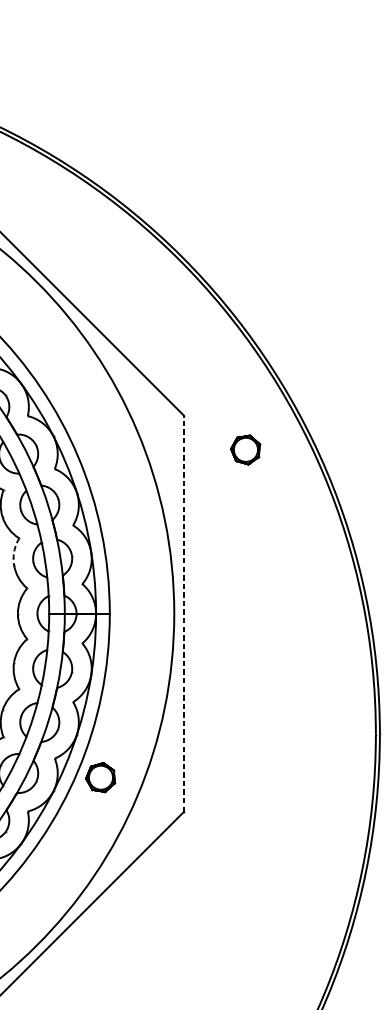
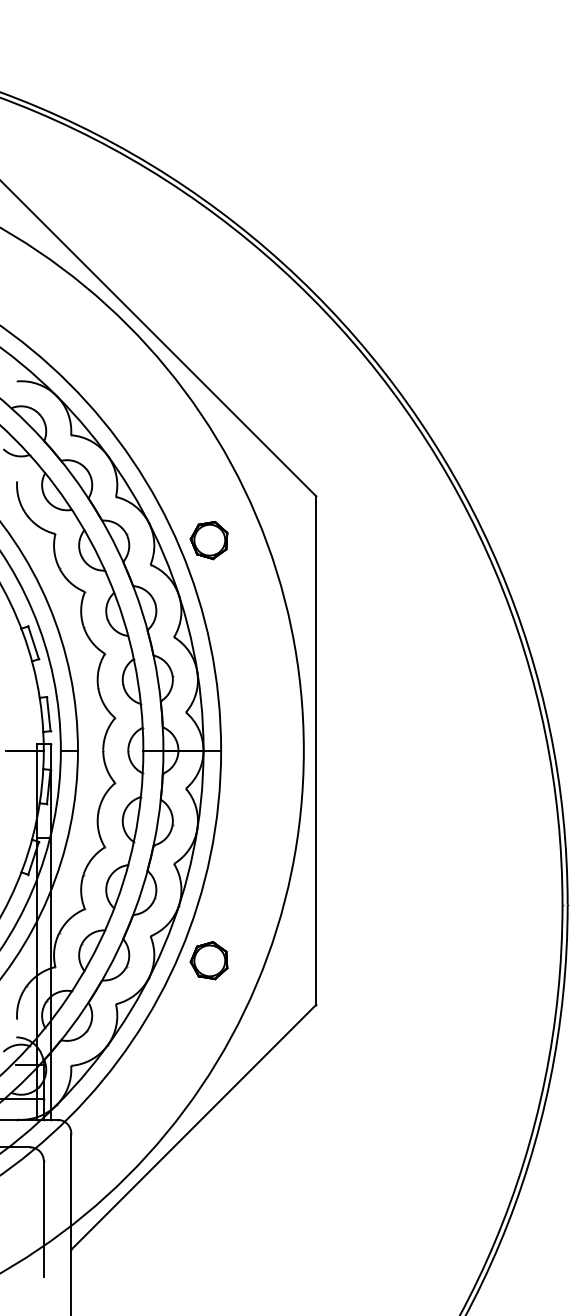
part: (244, 450) -> (208, 540), moved
arc: (14, 551) -> (98, 670), dashed -> solid
line: (184, 613) -> (316, 750), dashed -> solid

